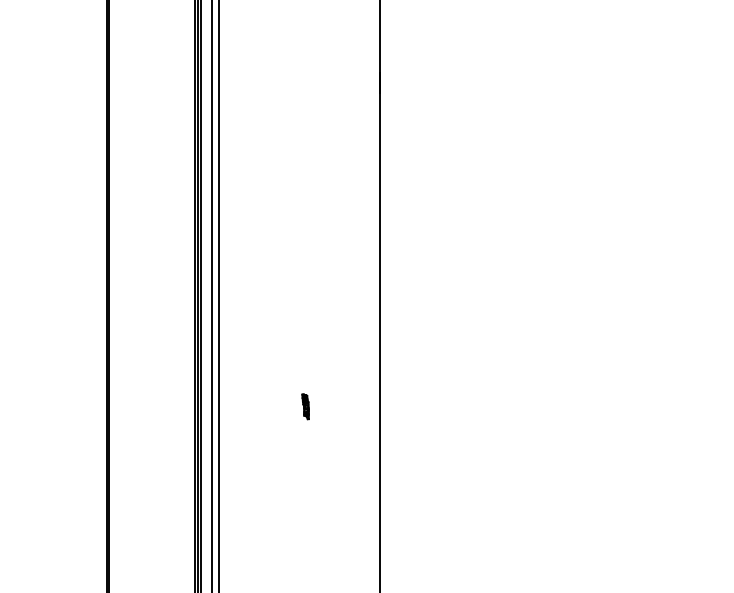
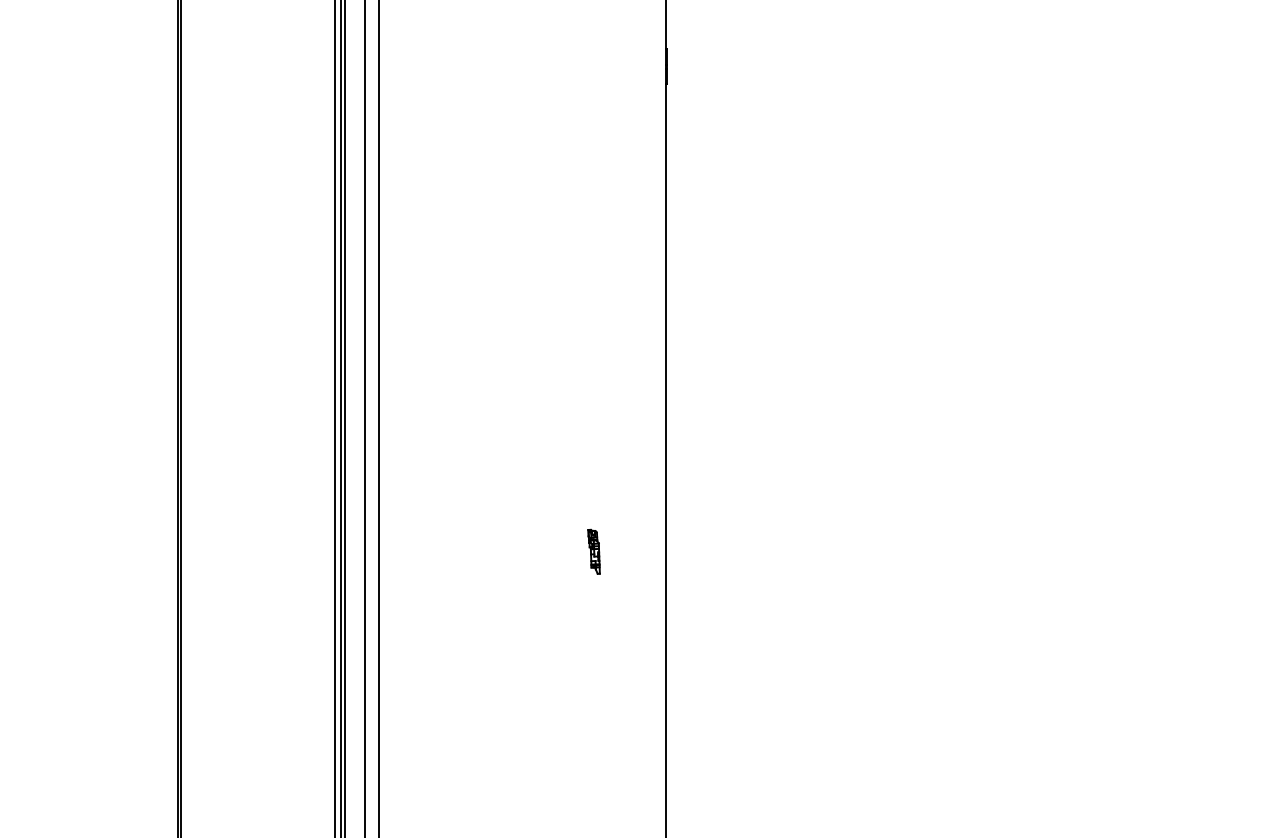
part: (305, 406) -> (593, 551), moved

